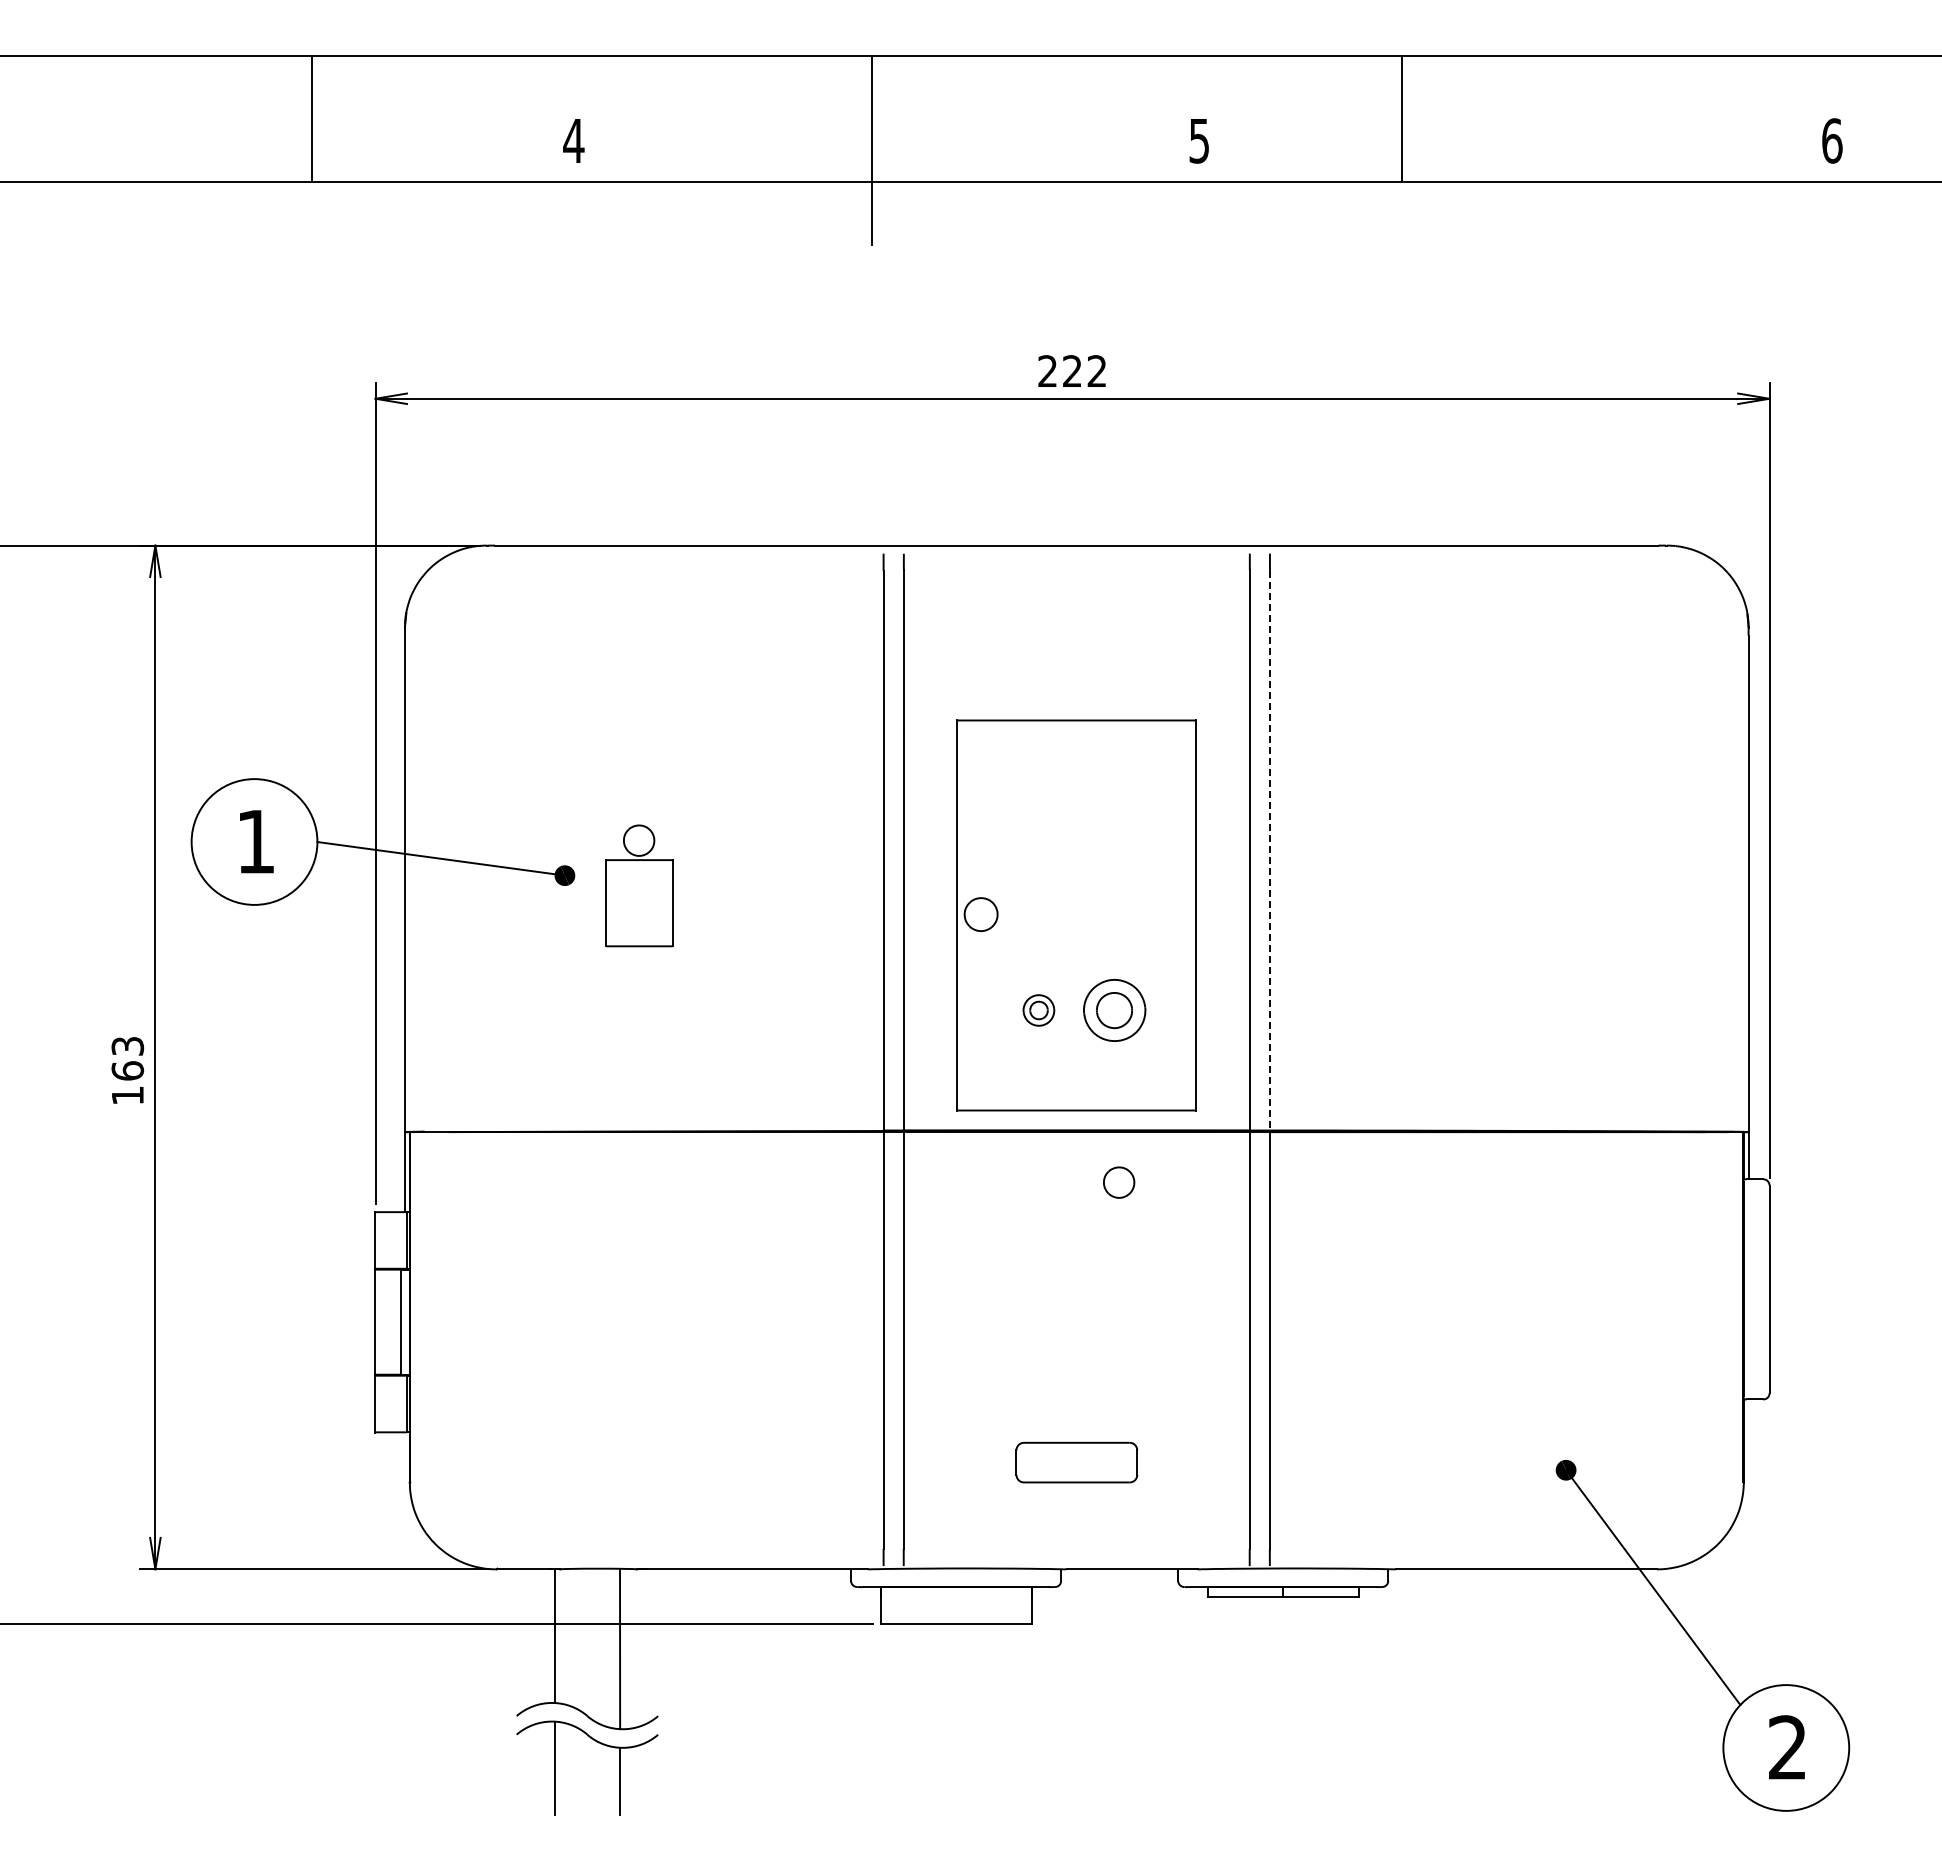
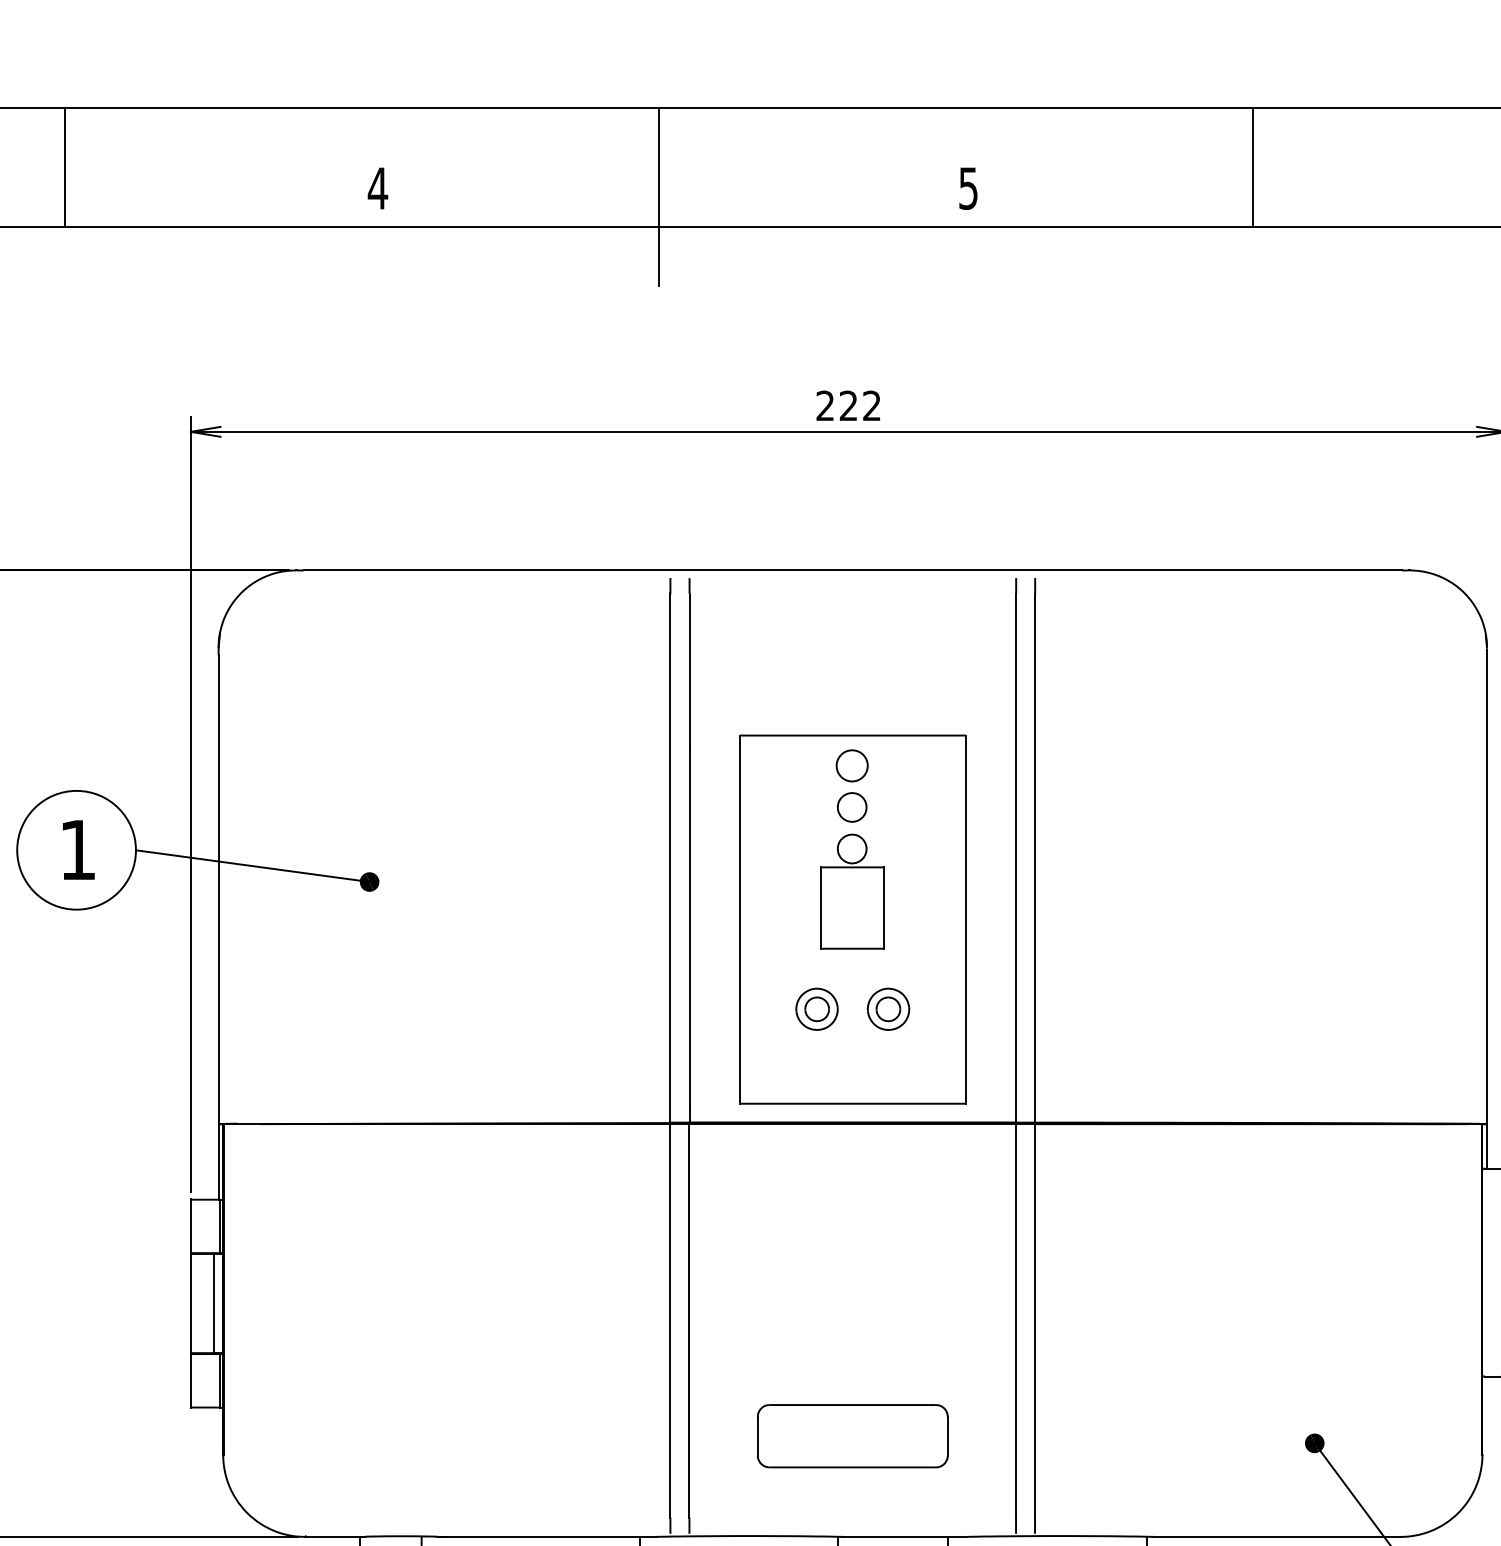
line: (312, 118) -> (65, 167), moved
line: (1401, 118) -> (1252, 167), moved
line: (1269, 850) -> (1034, 858), dashed -> solid
part: (639, 885) -> (852, 891), moved
part: (980, 914) -> (851, 765), moved
part: (1038, 1010) -> (816, 1009), size x1.43
part: (1114, 1010) -> (888, 1009), size x0.71
part: (1119, 1182) -> (852, 807), moved
part: (1076, 1462) -> (852, 1436), size x1.67

